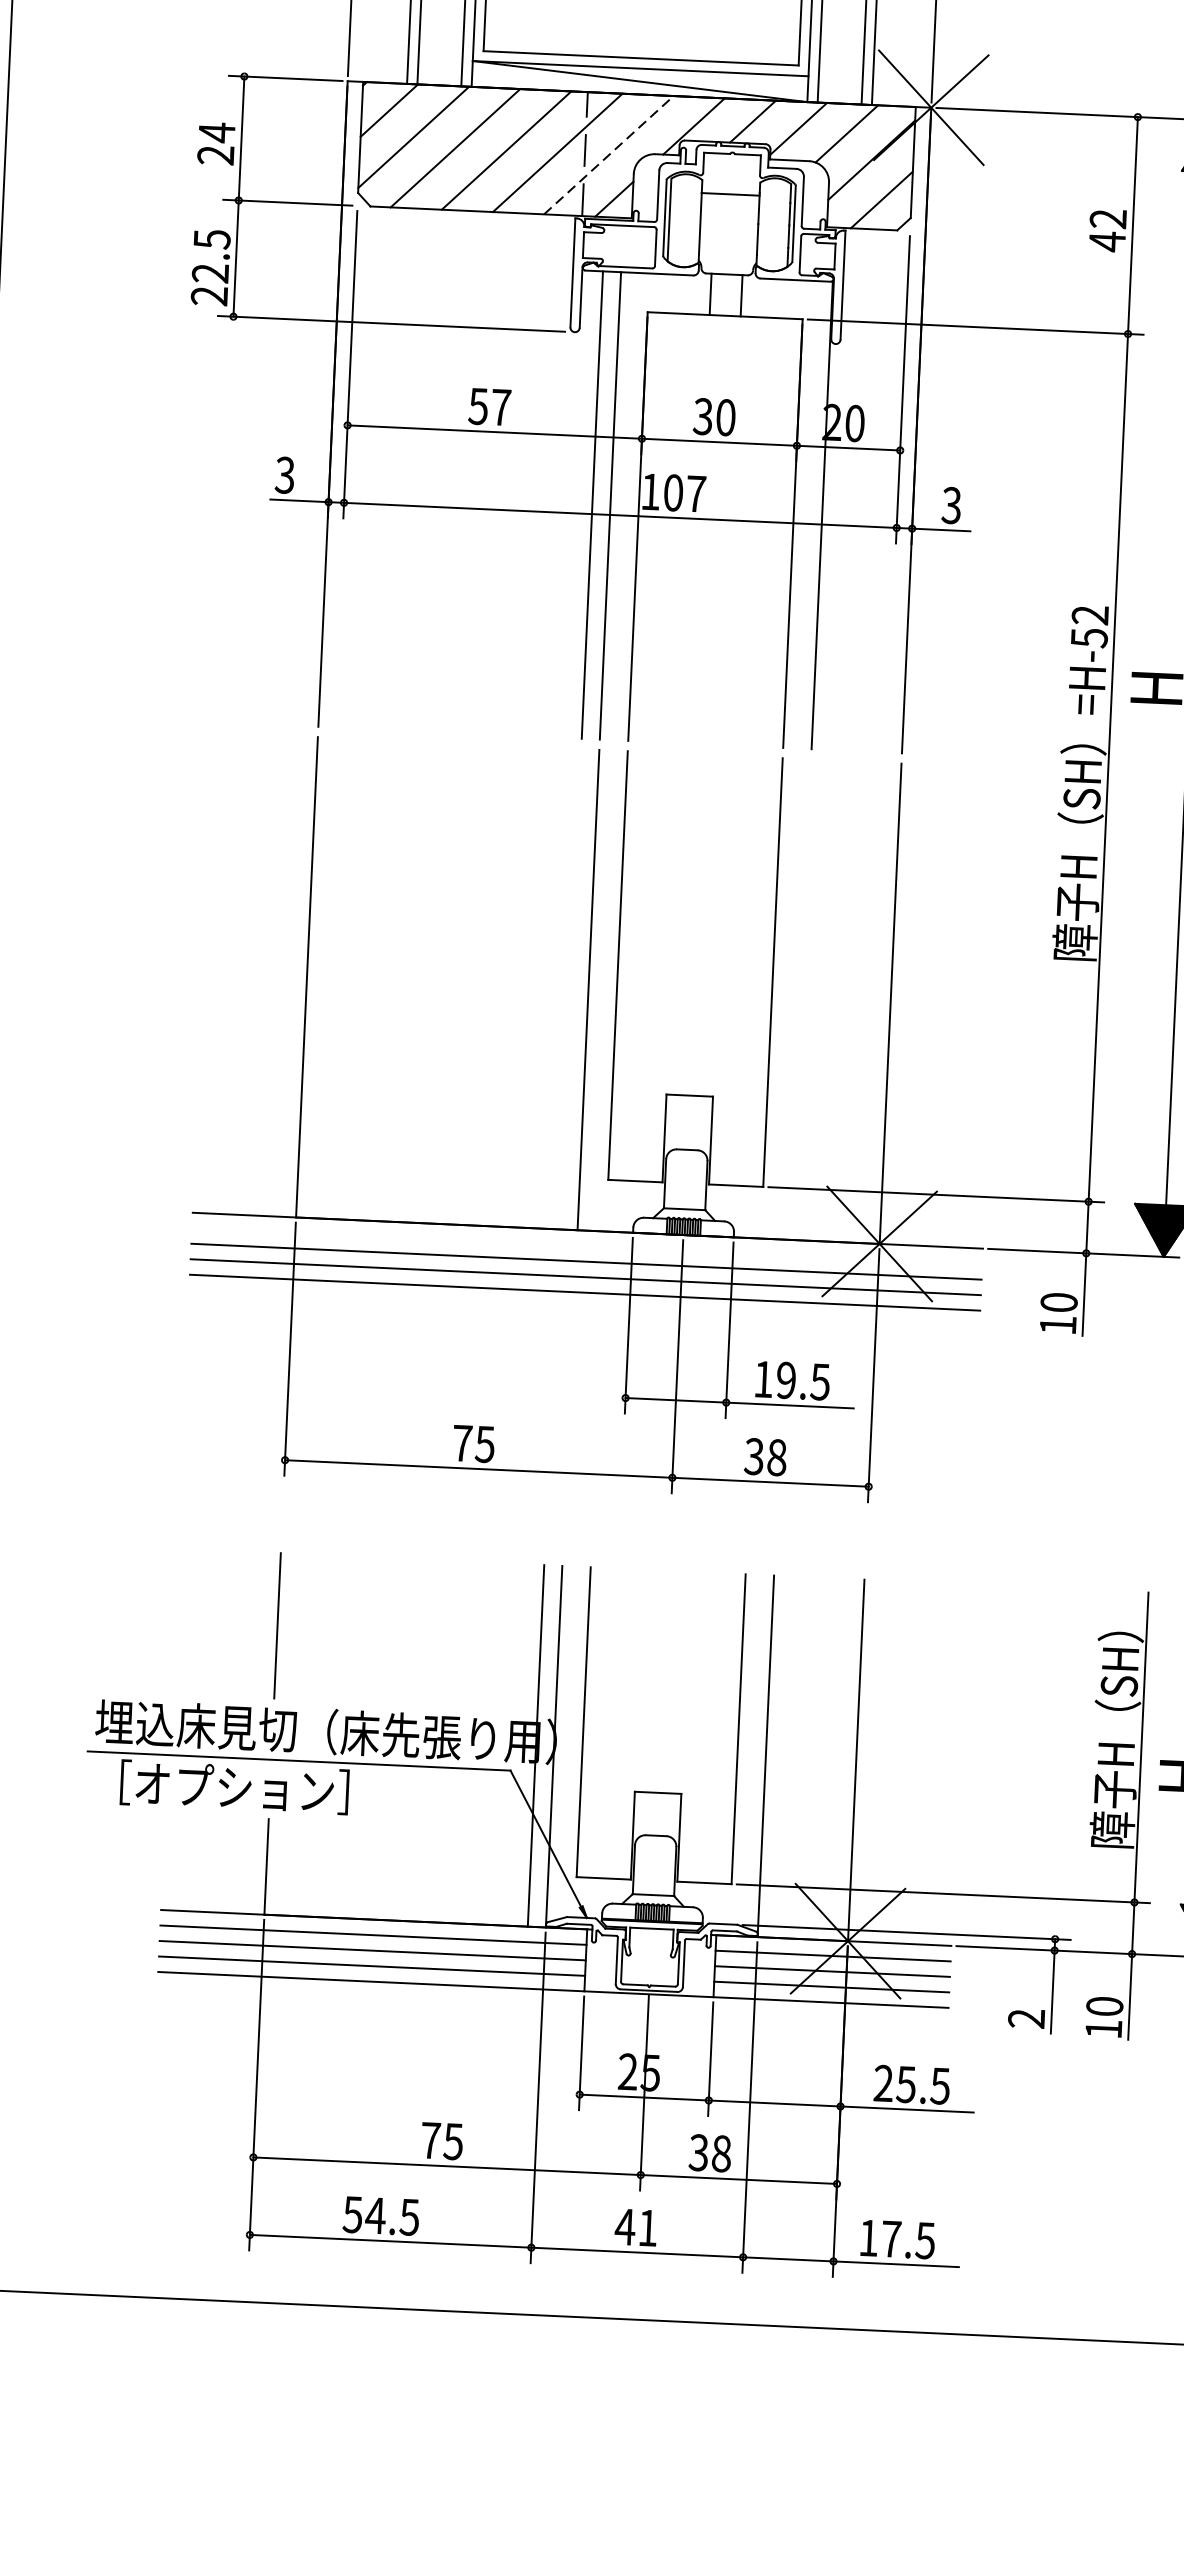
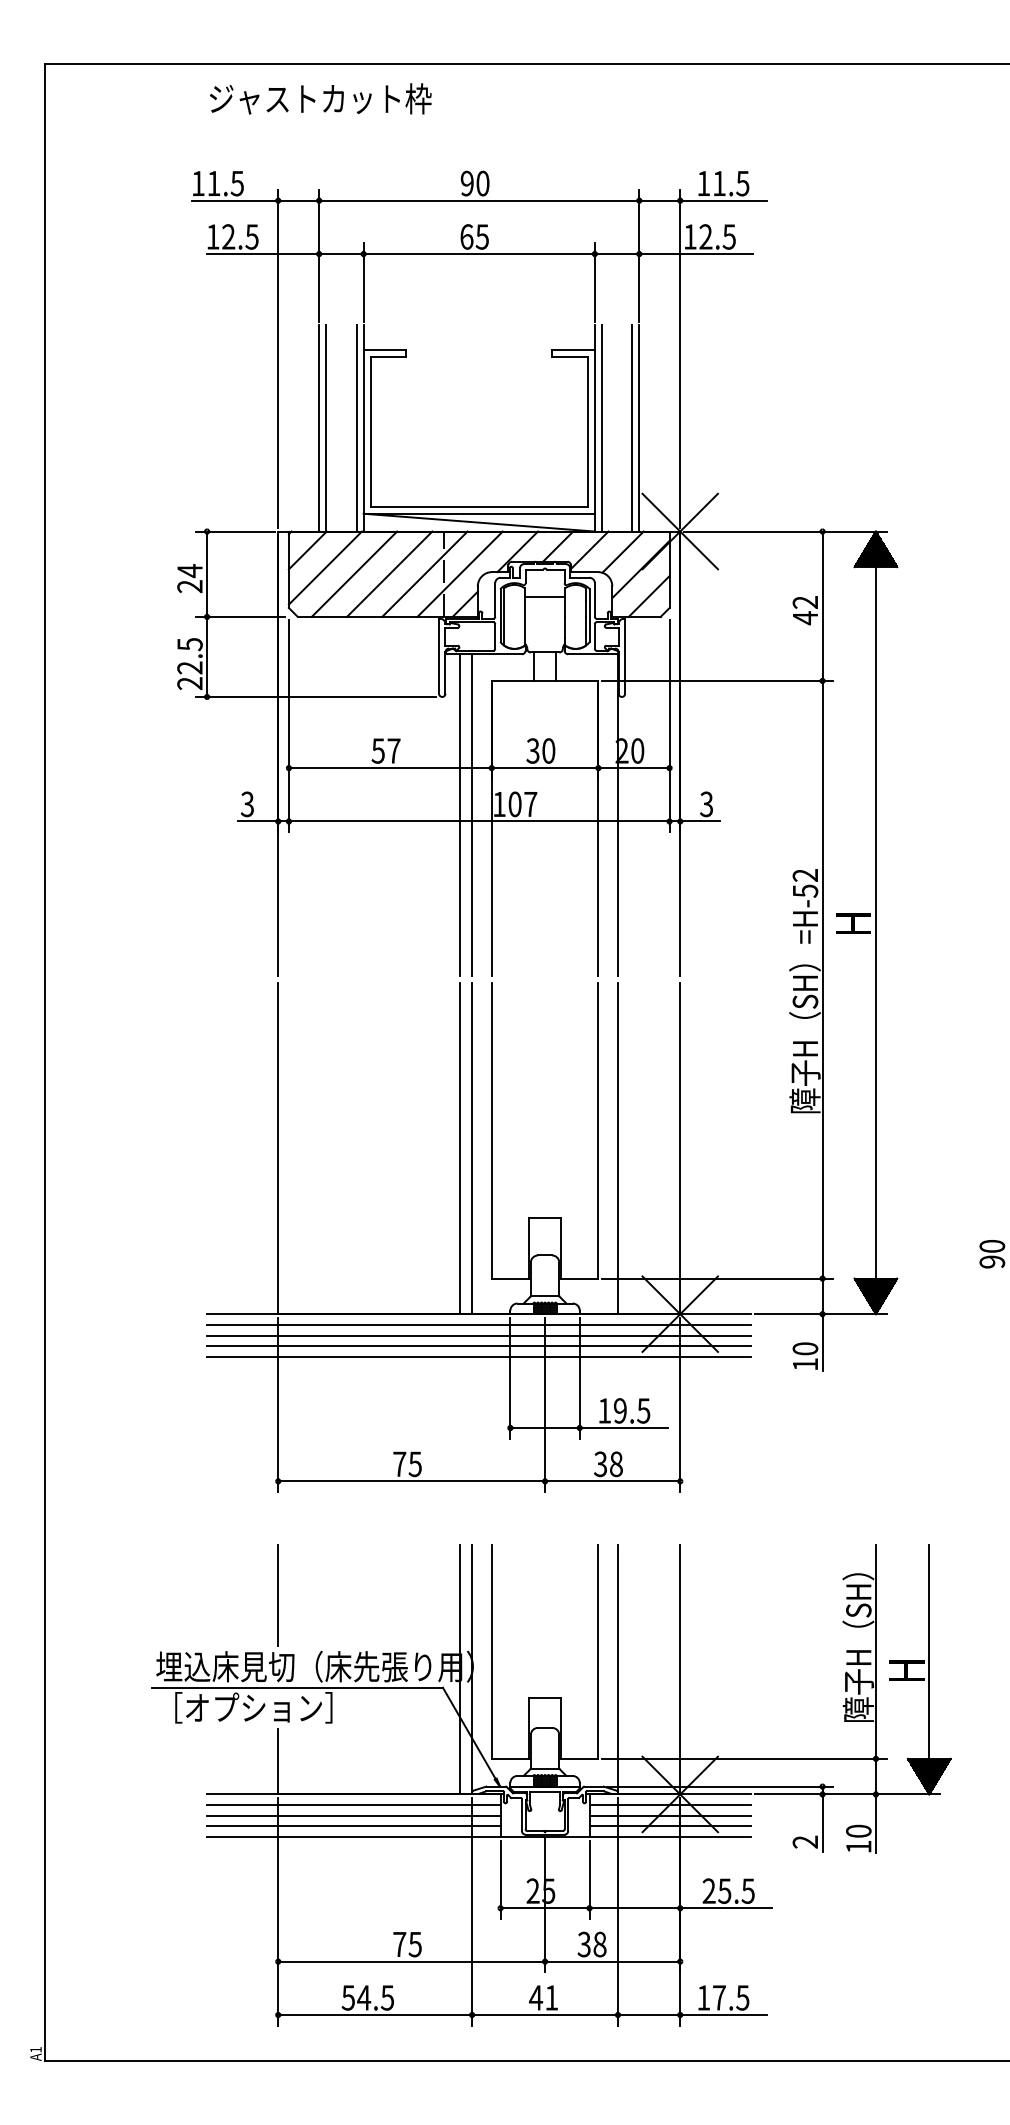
line: (609, 154) -> (460, 573), dashed -> solid
line: (570, 988) -> (459, 1148), added
line: (800, 999) -> (618, 1148), added
line: (587, 1245) -> (479, 1324), added

